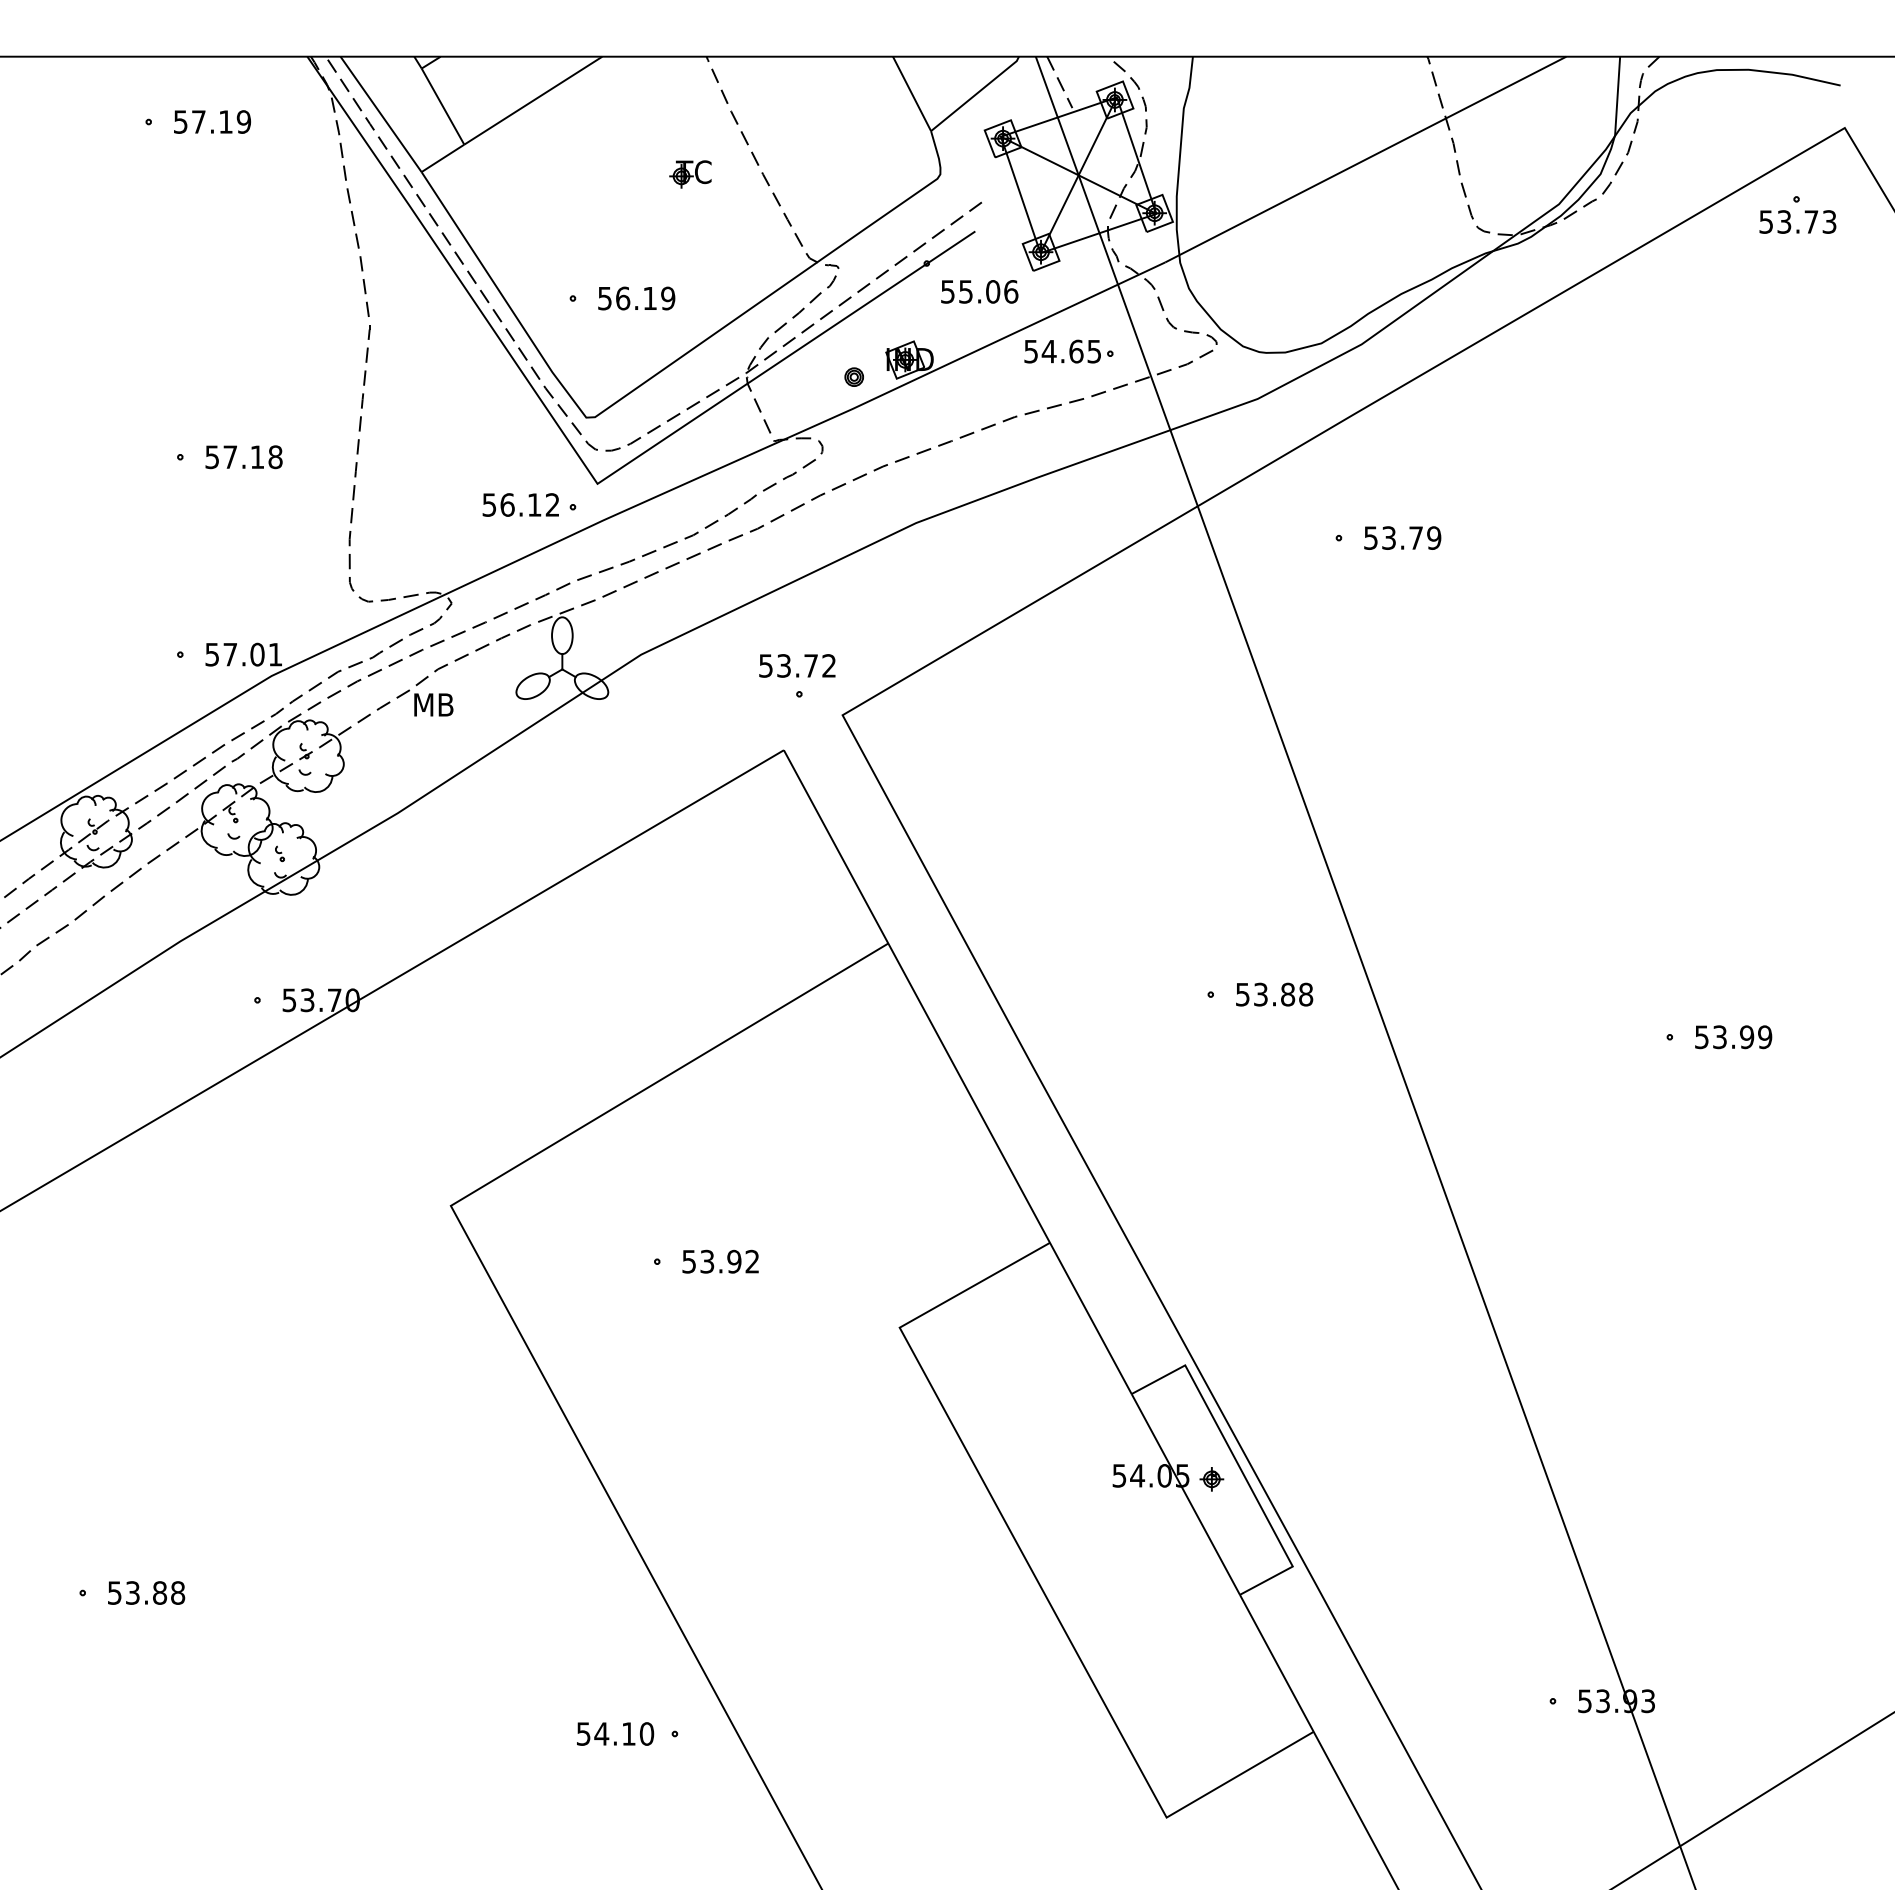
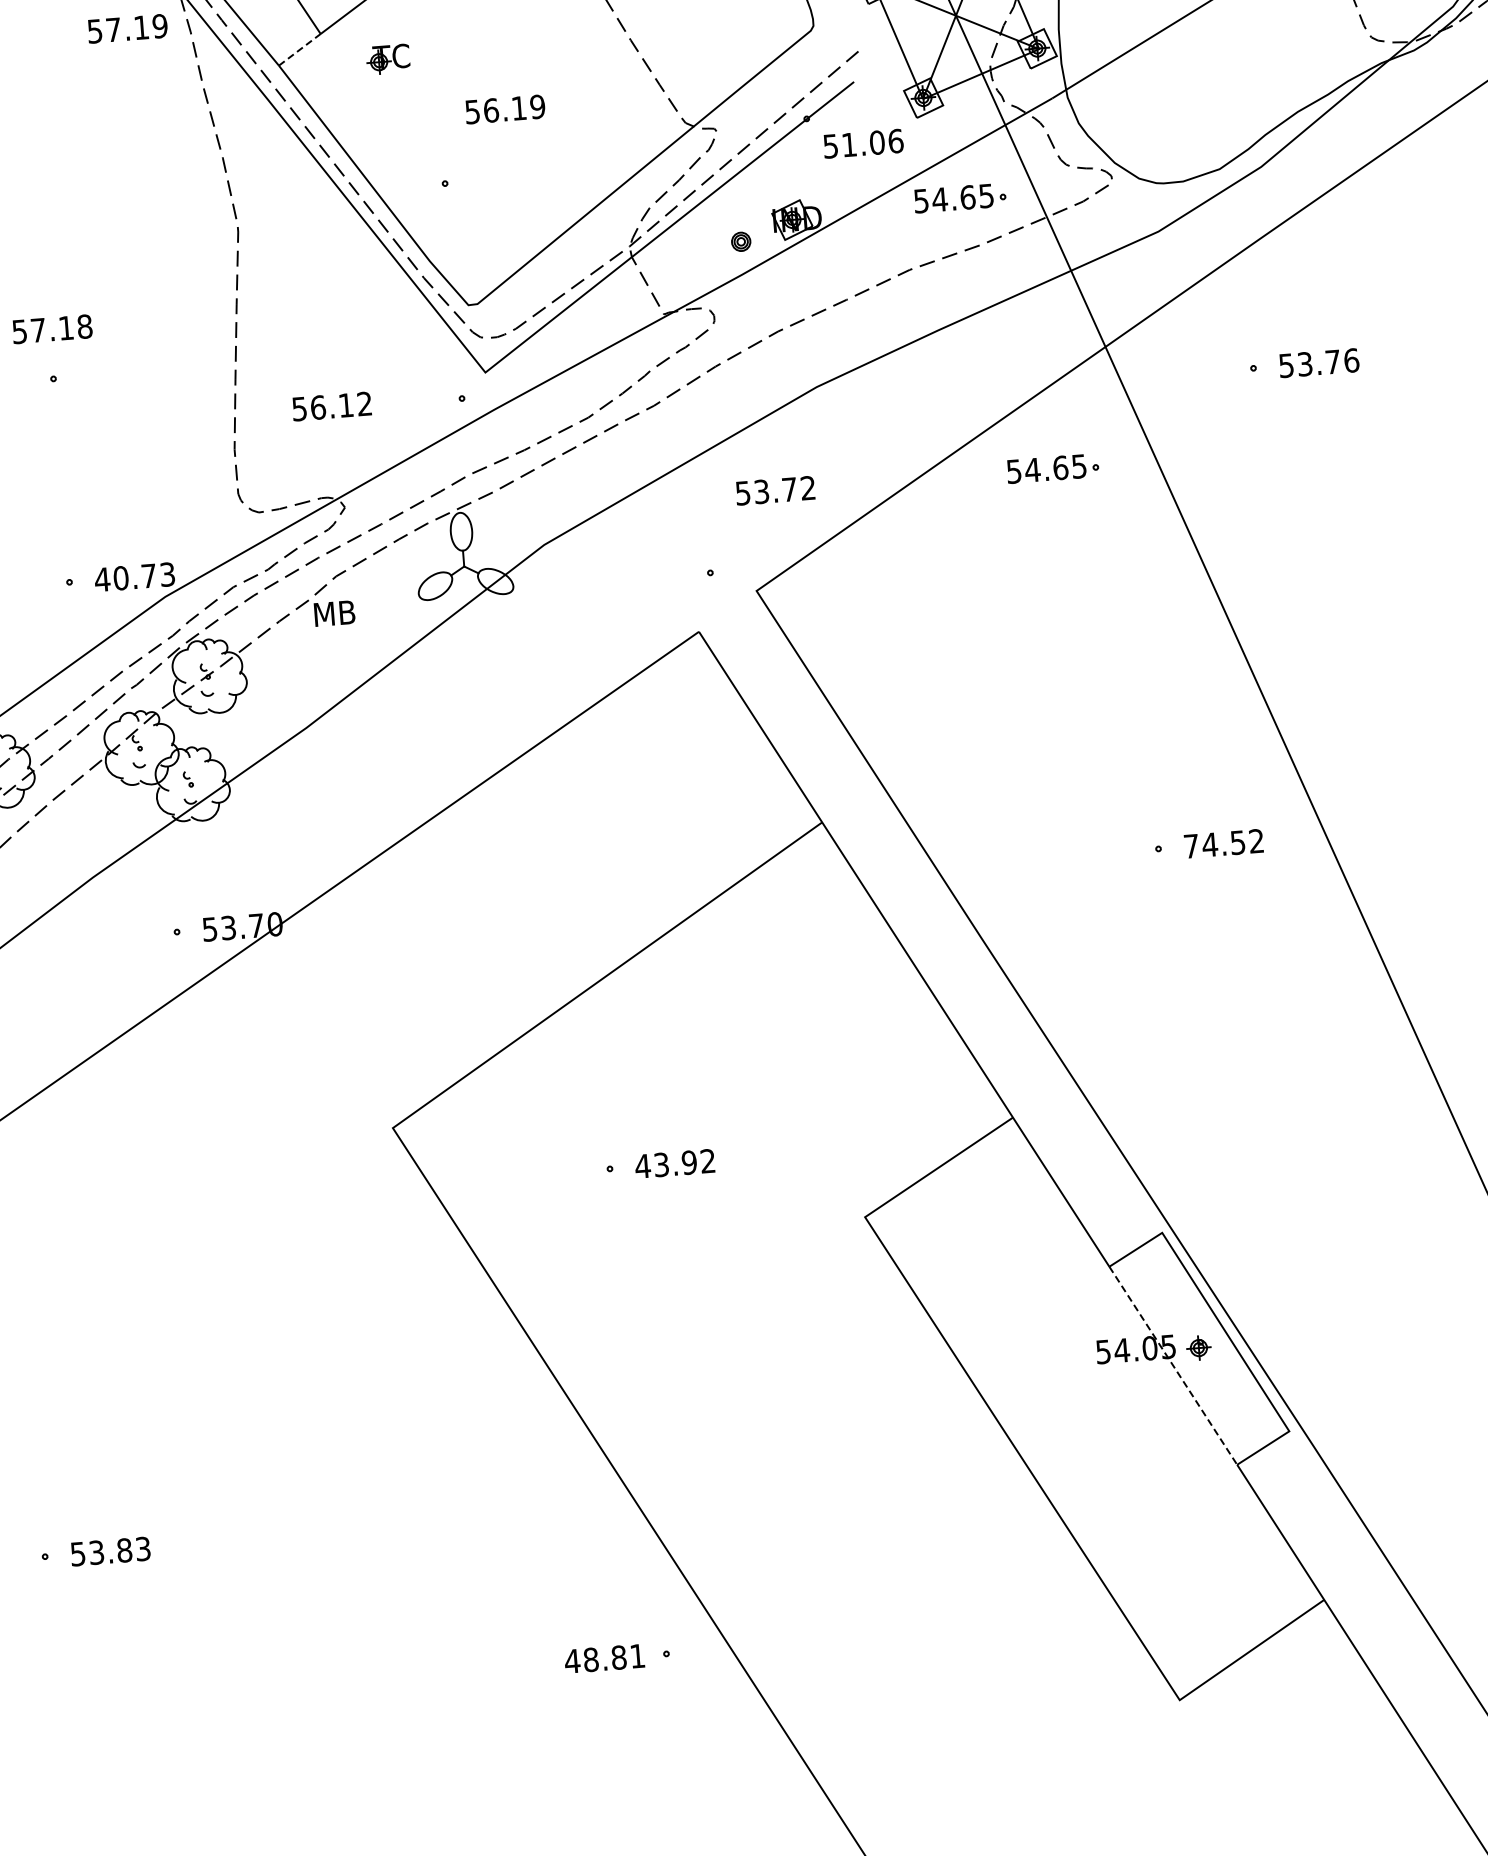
text: (212, 121) -> (127, 28), moved
line: (443, 158) -> (300, 49), solid -> dashed
part: (690, 174) -> (388, 59), moved
text: (965, 291) -> (848, 144), 55.06 -> 51.06
text: (636, 298) -> (505, 109), moved
text: (243, 457) -> (51, 329), moved
text: (520, 504) -> (331, 406), moved
text: (1434, 537) -> (1351, 359), 53.79 -> 53.76
part: (1137, 619) -> (1052, 468), added
text: (243, 654) -> (134, 577), 57.01 -> 40.73
text: (797, 665) -> (775, 490), moved
text: (1274, 994) -> (1224, 843), 53.88 -> 74.52
text: (688, 1261) -> (642, 1166), 53.92 -> 43.92
line: (1186, 1494) -> (1174, 1365), solid -> dashed
text: (178, 1592) -> (143, 1548), 53.88 -> 53.83
text: (615, 1733) -> (605, 1658), 54.10 -> 48.81

